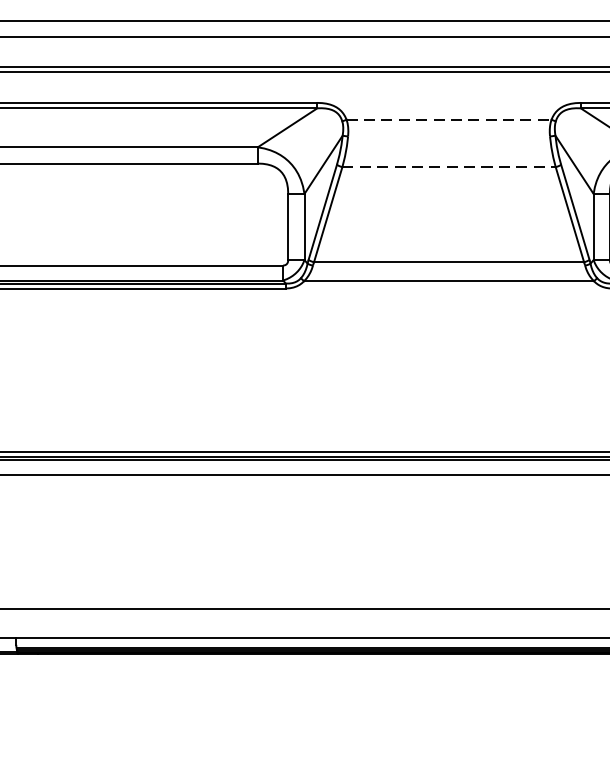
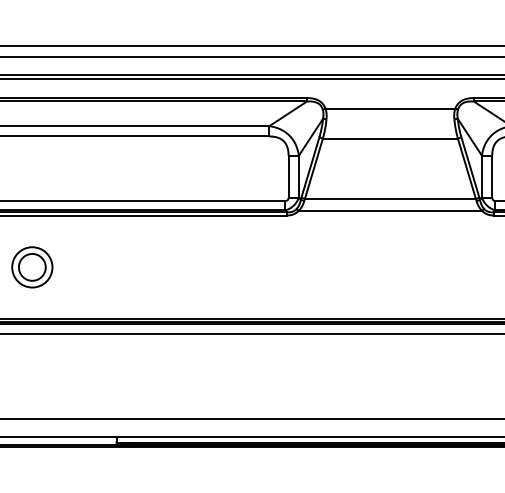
line: (449, 119) -> (390, 108), dashed -> solid
line: (449, 166) -> (390, 138), dashed -> solid

